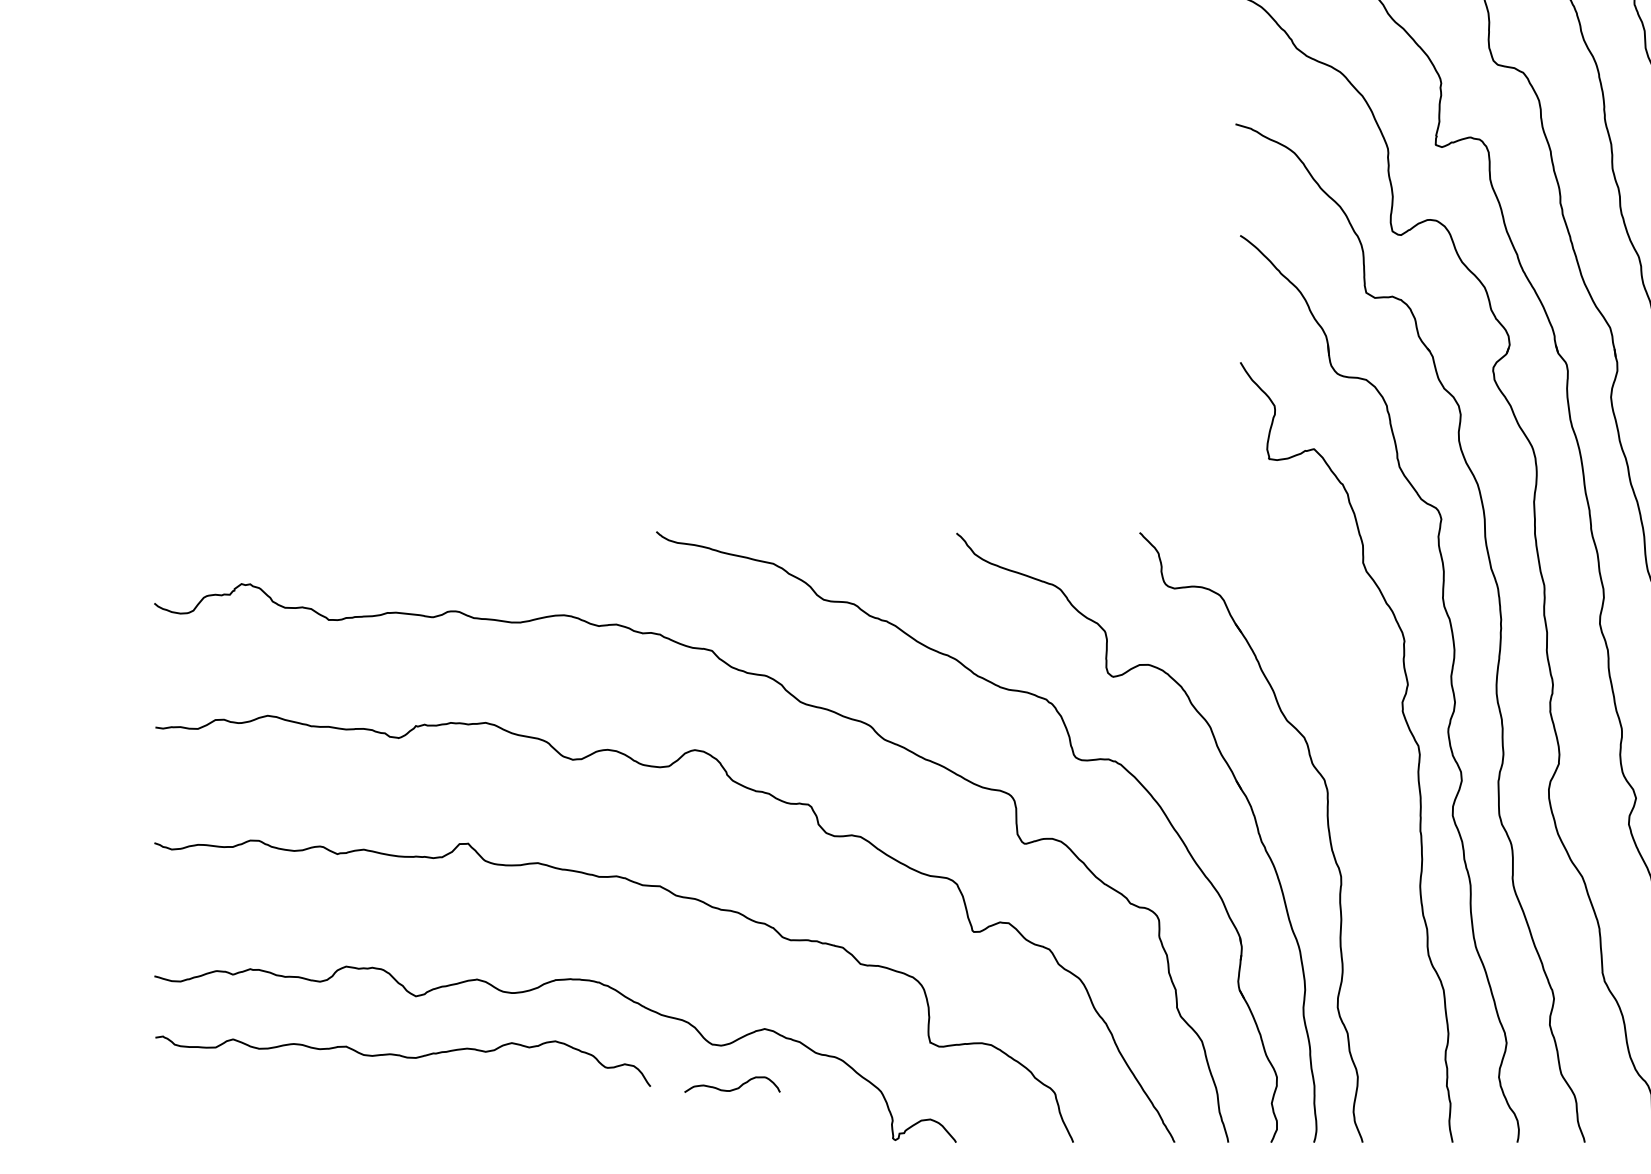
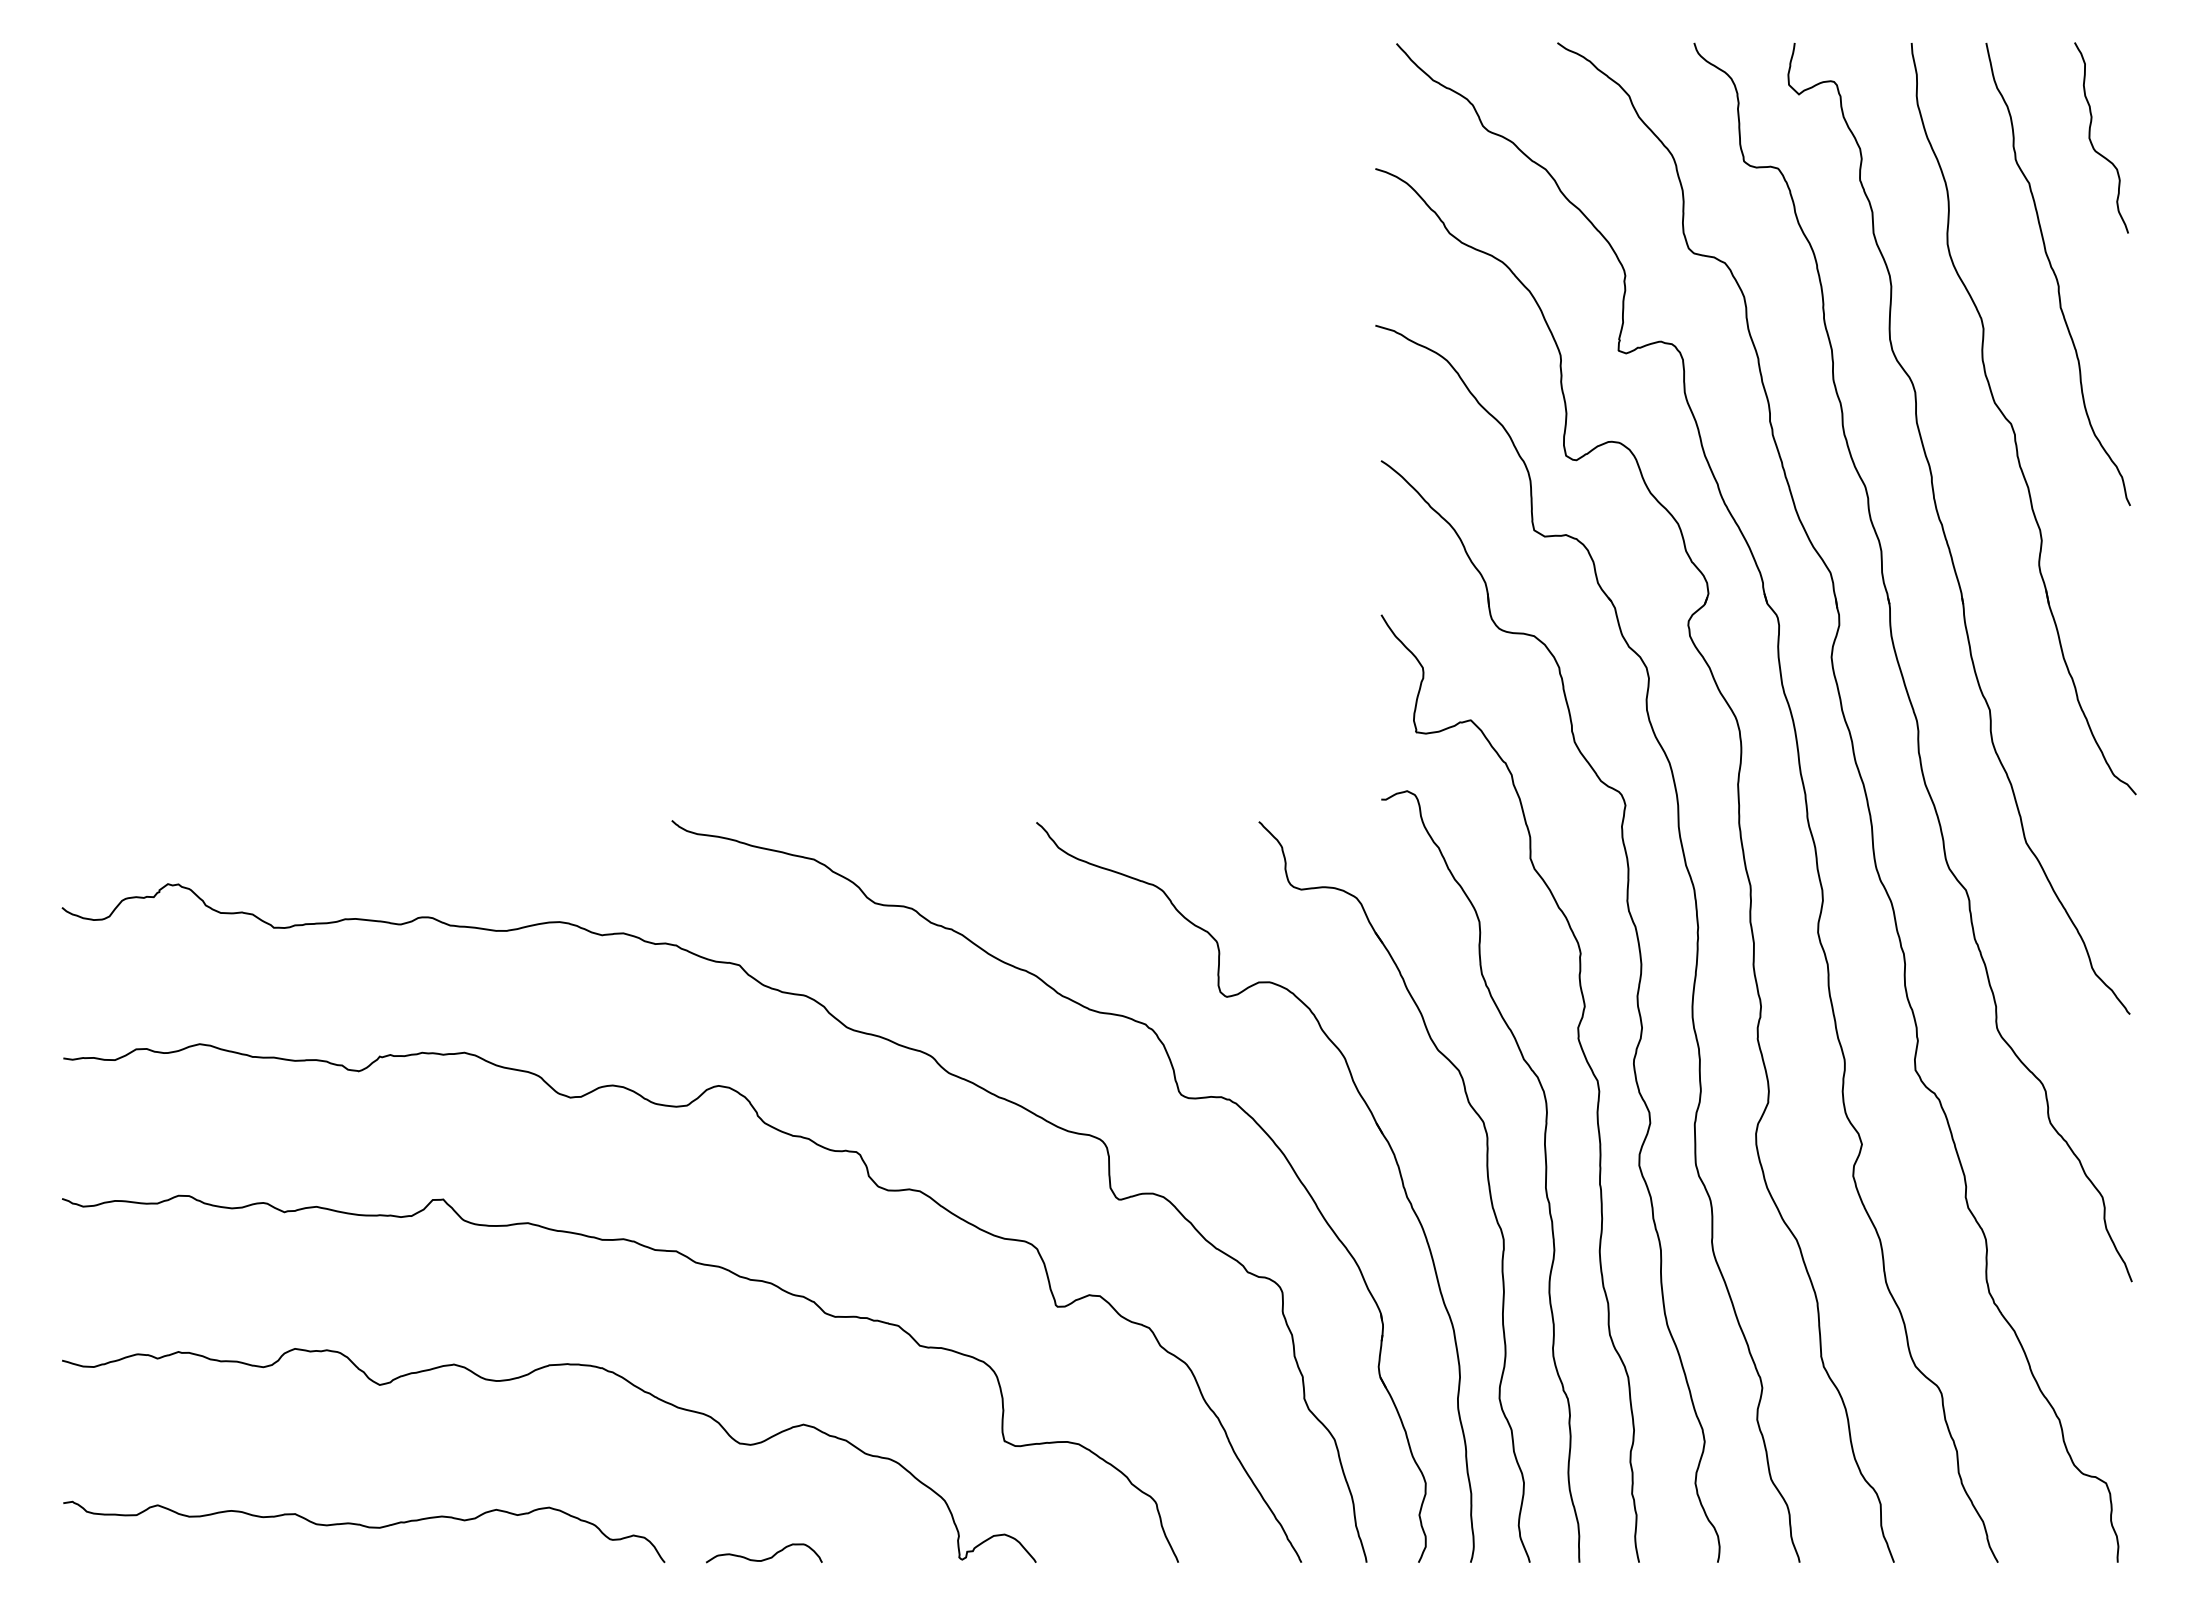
curve: (1375, 824) -> (1545, 1176), added
curve: (403, 1057) -> (364, 1527), moved
curve: (733, 1088) -> (765, 1558), moved

